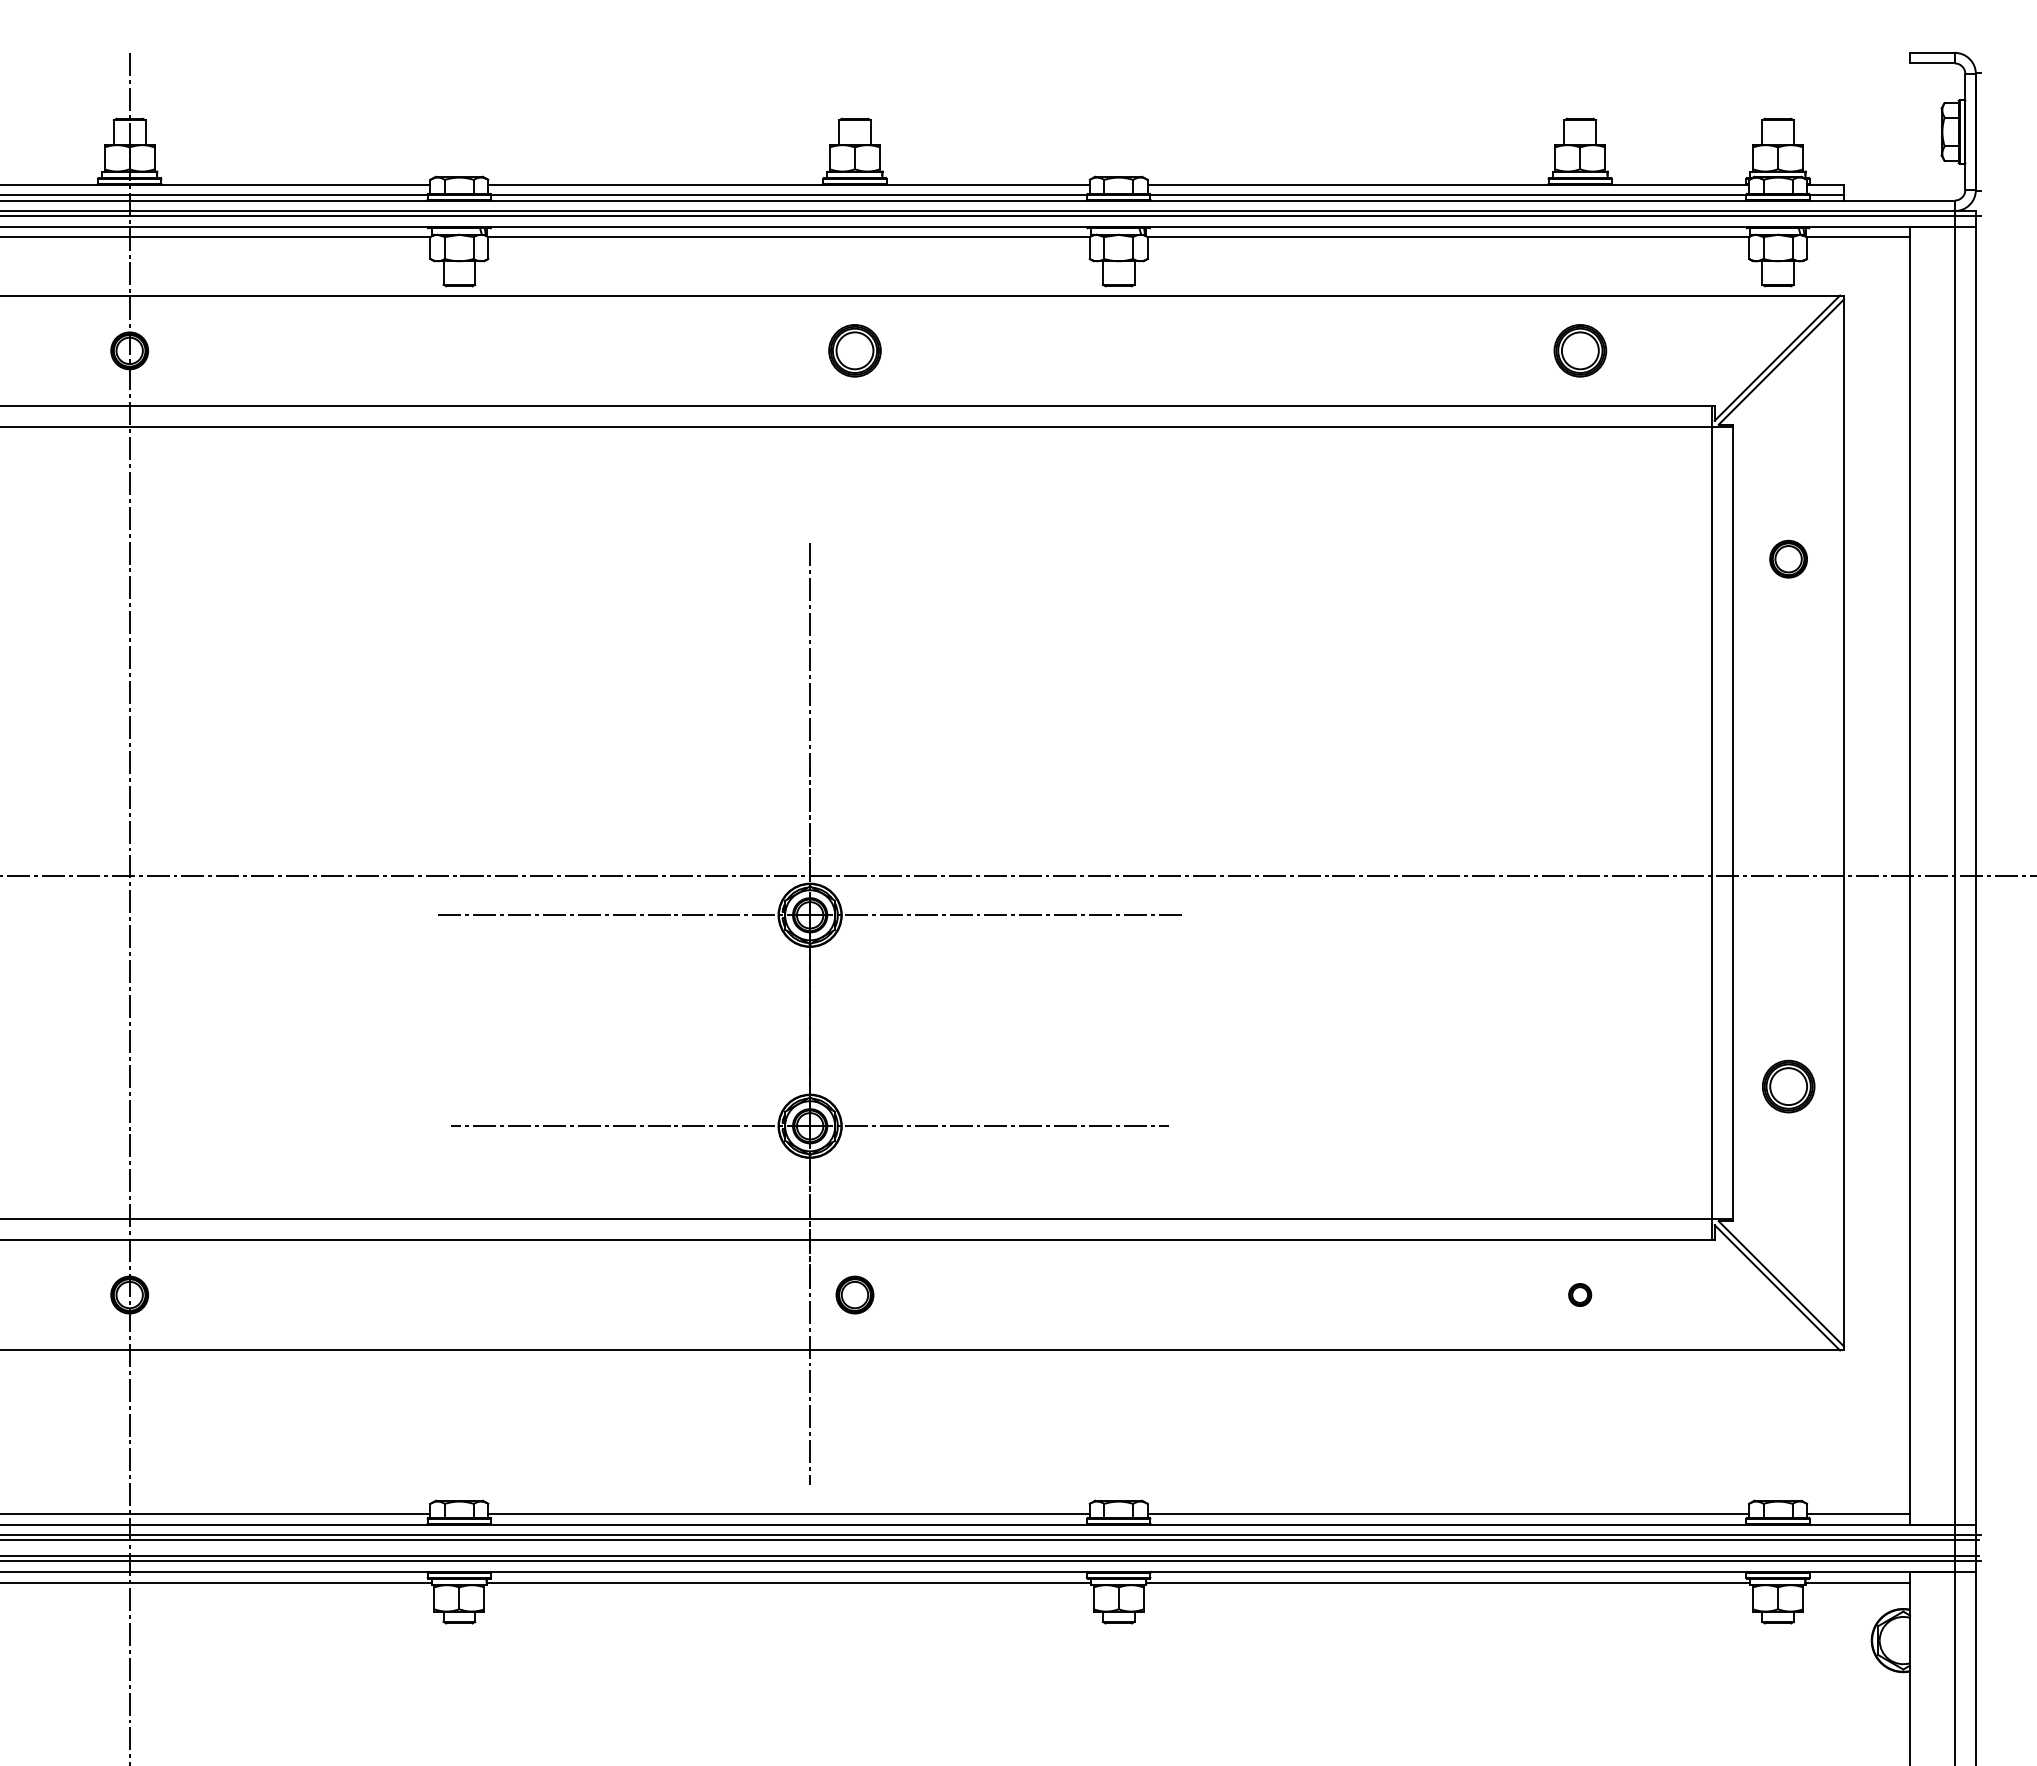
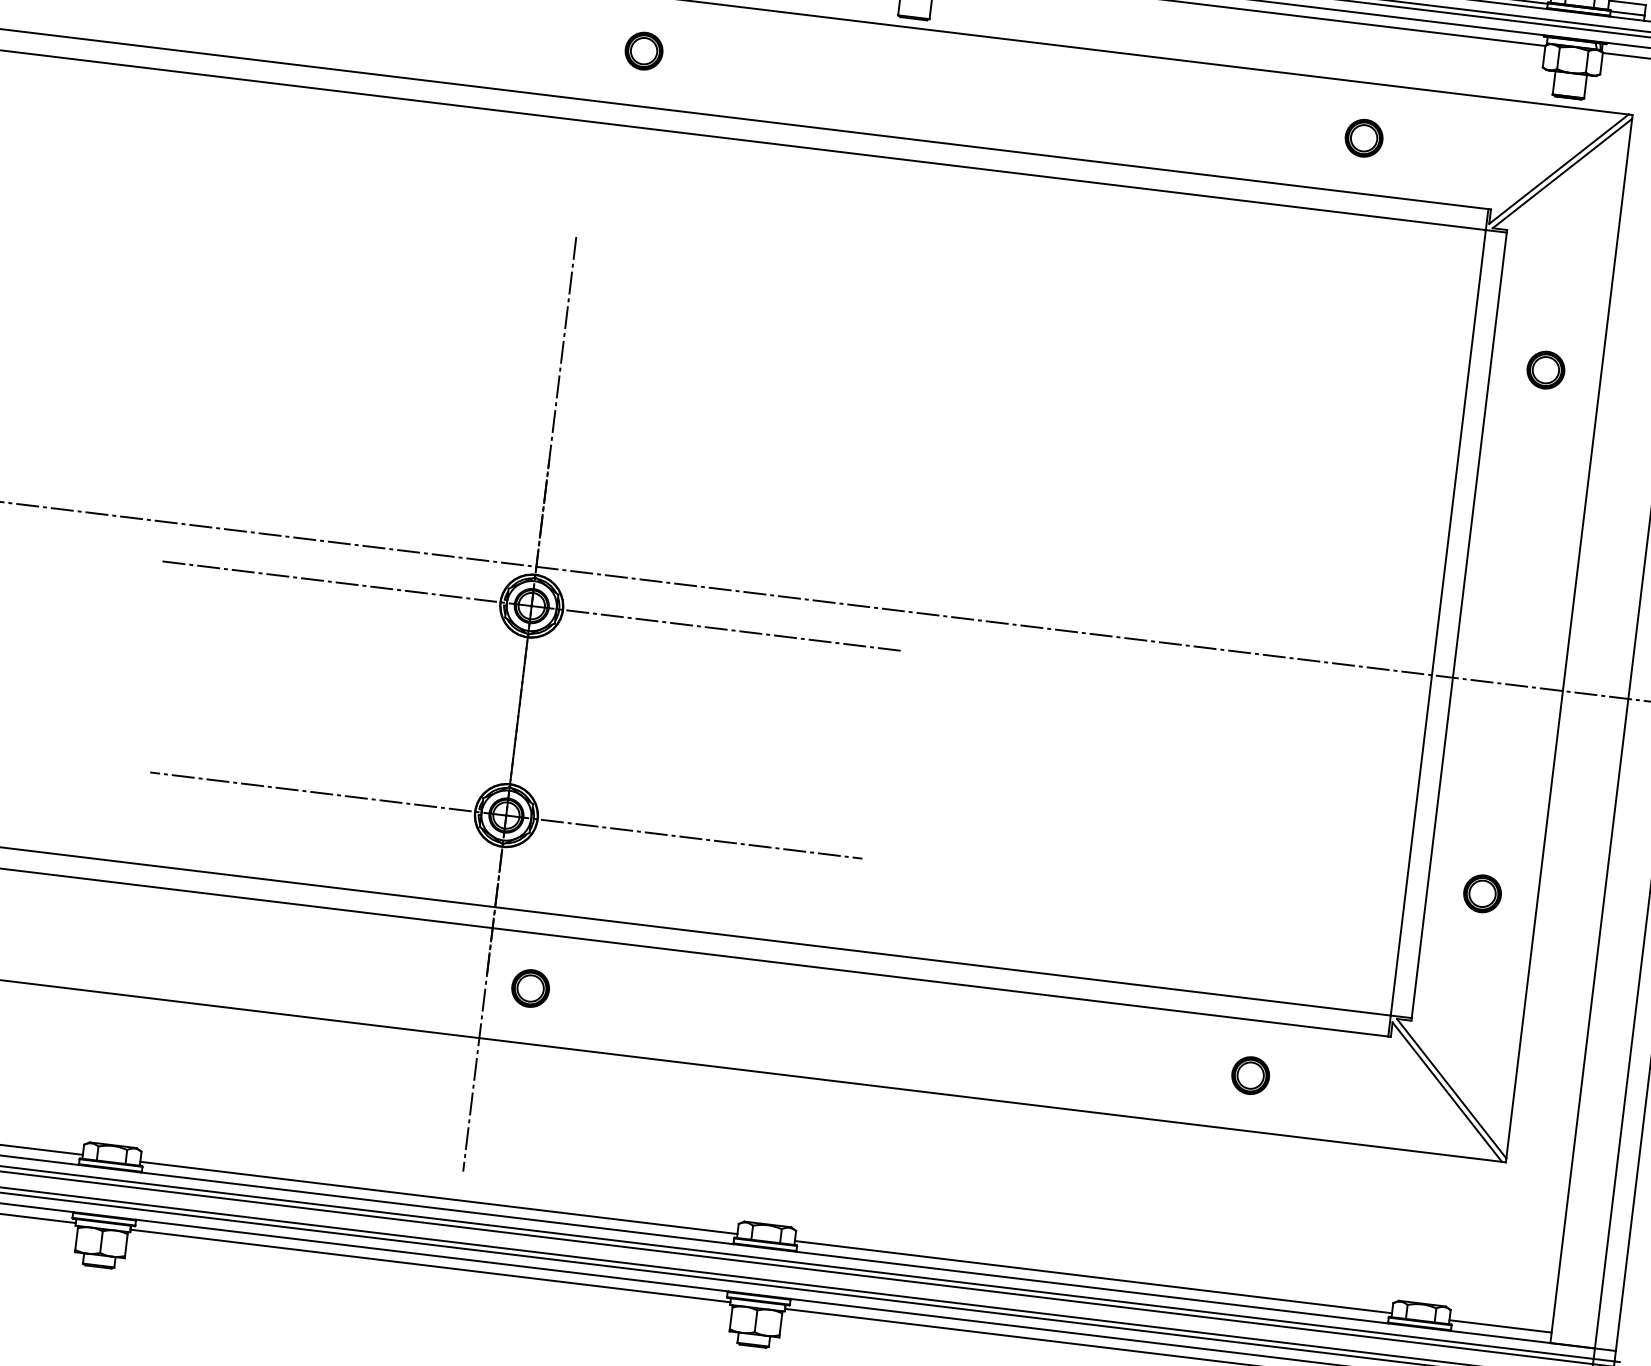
part: (854, 350) -> (643, 50), size x0.71
part: (1579, 350) -> (1363, 137), size x0.71
part: (1788, 1086) -> (1482, 893), size x0.71
part: (1579, 1294) -> (1249, 1074), size x1.67

